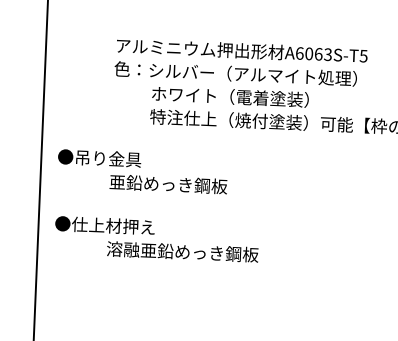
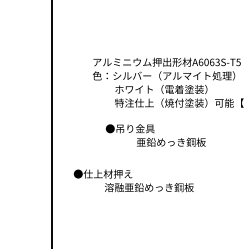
text: (142, 171) -> (155, 135), moved
text: (156, 238) -> (133, 180), moved

